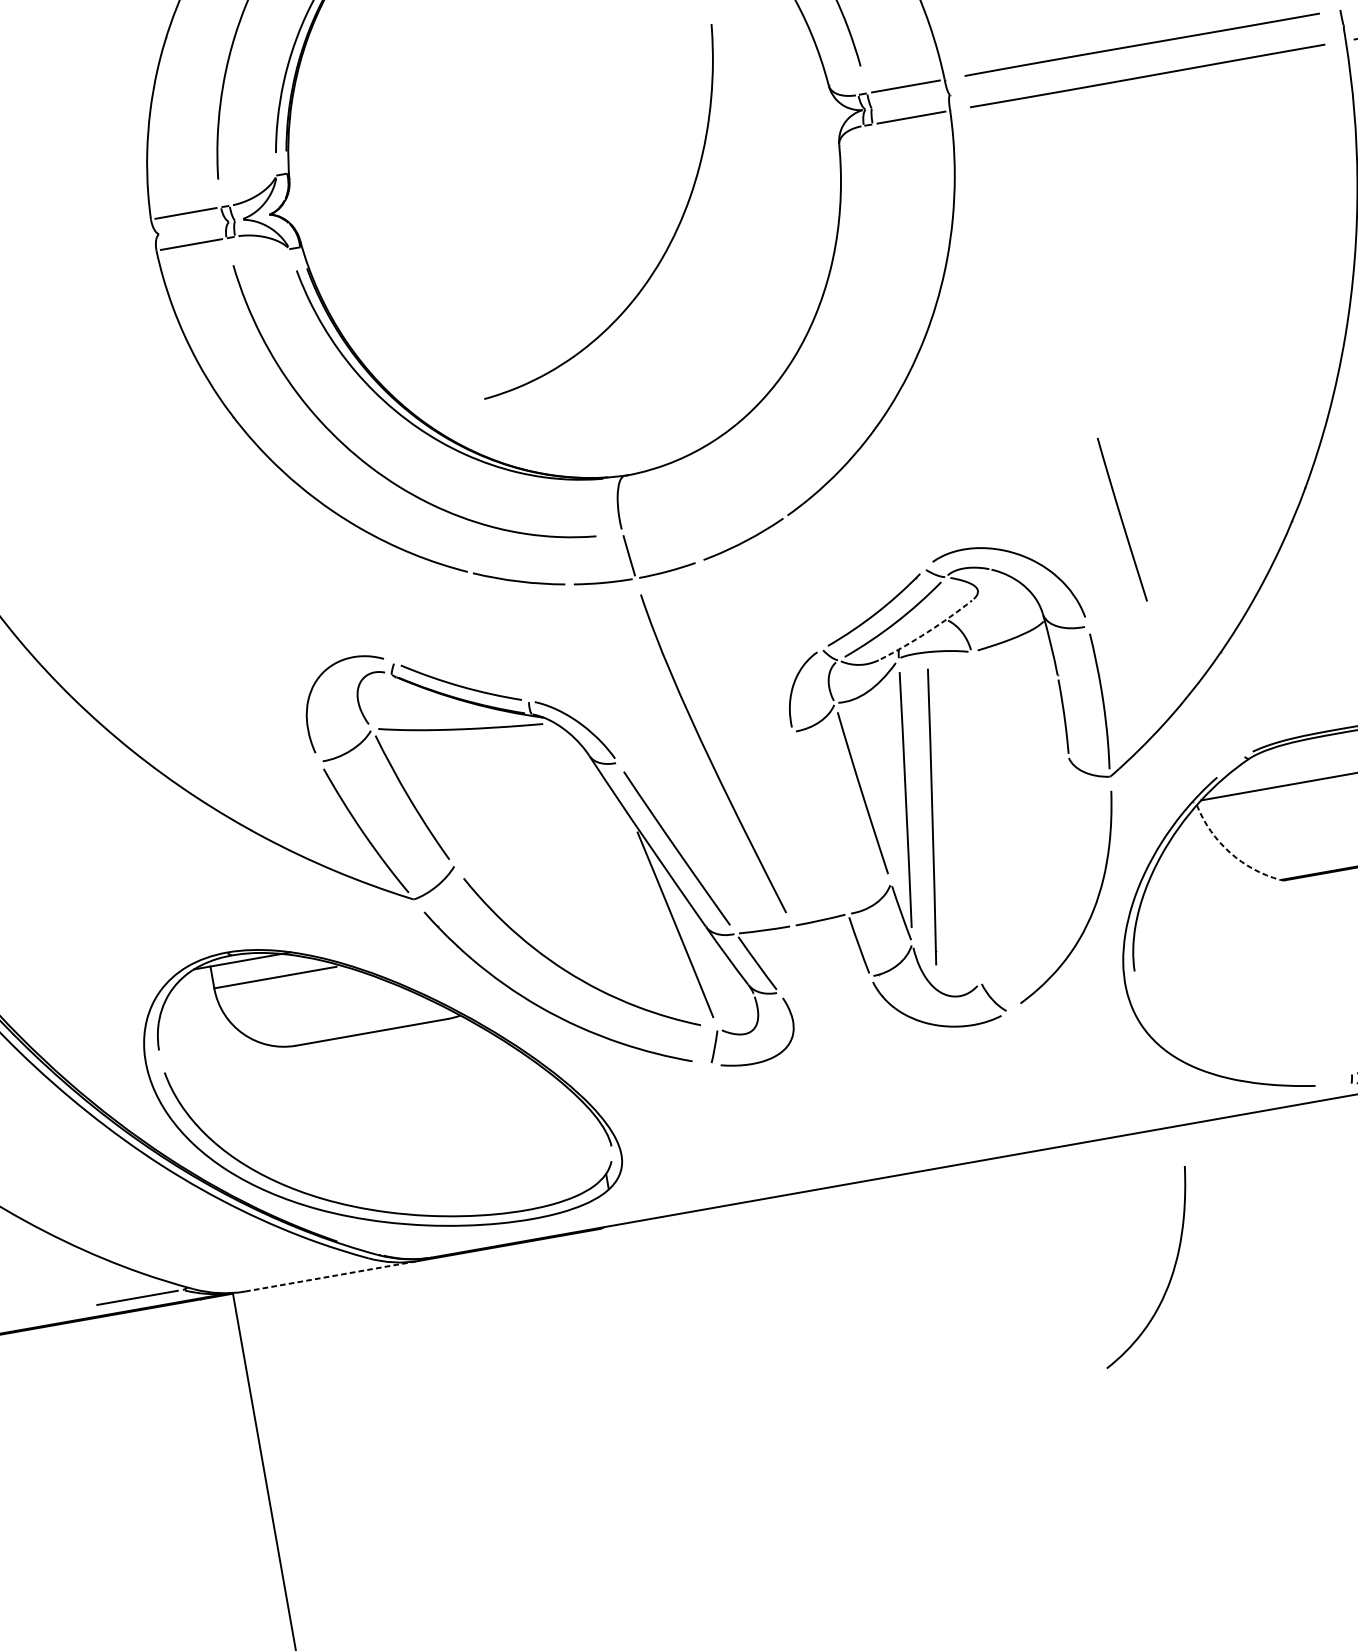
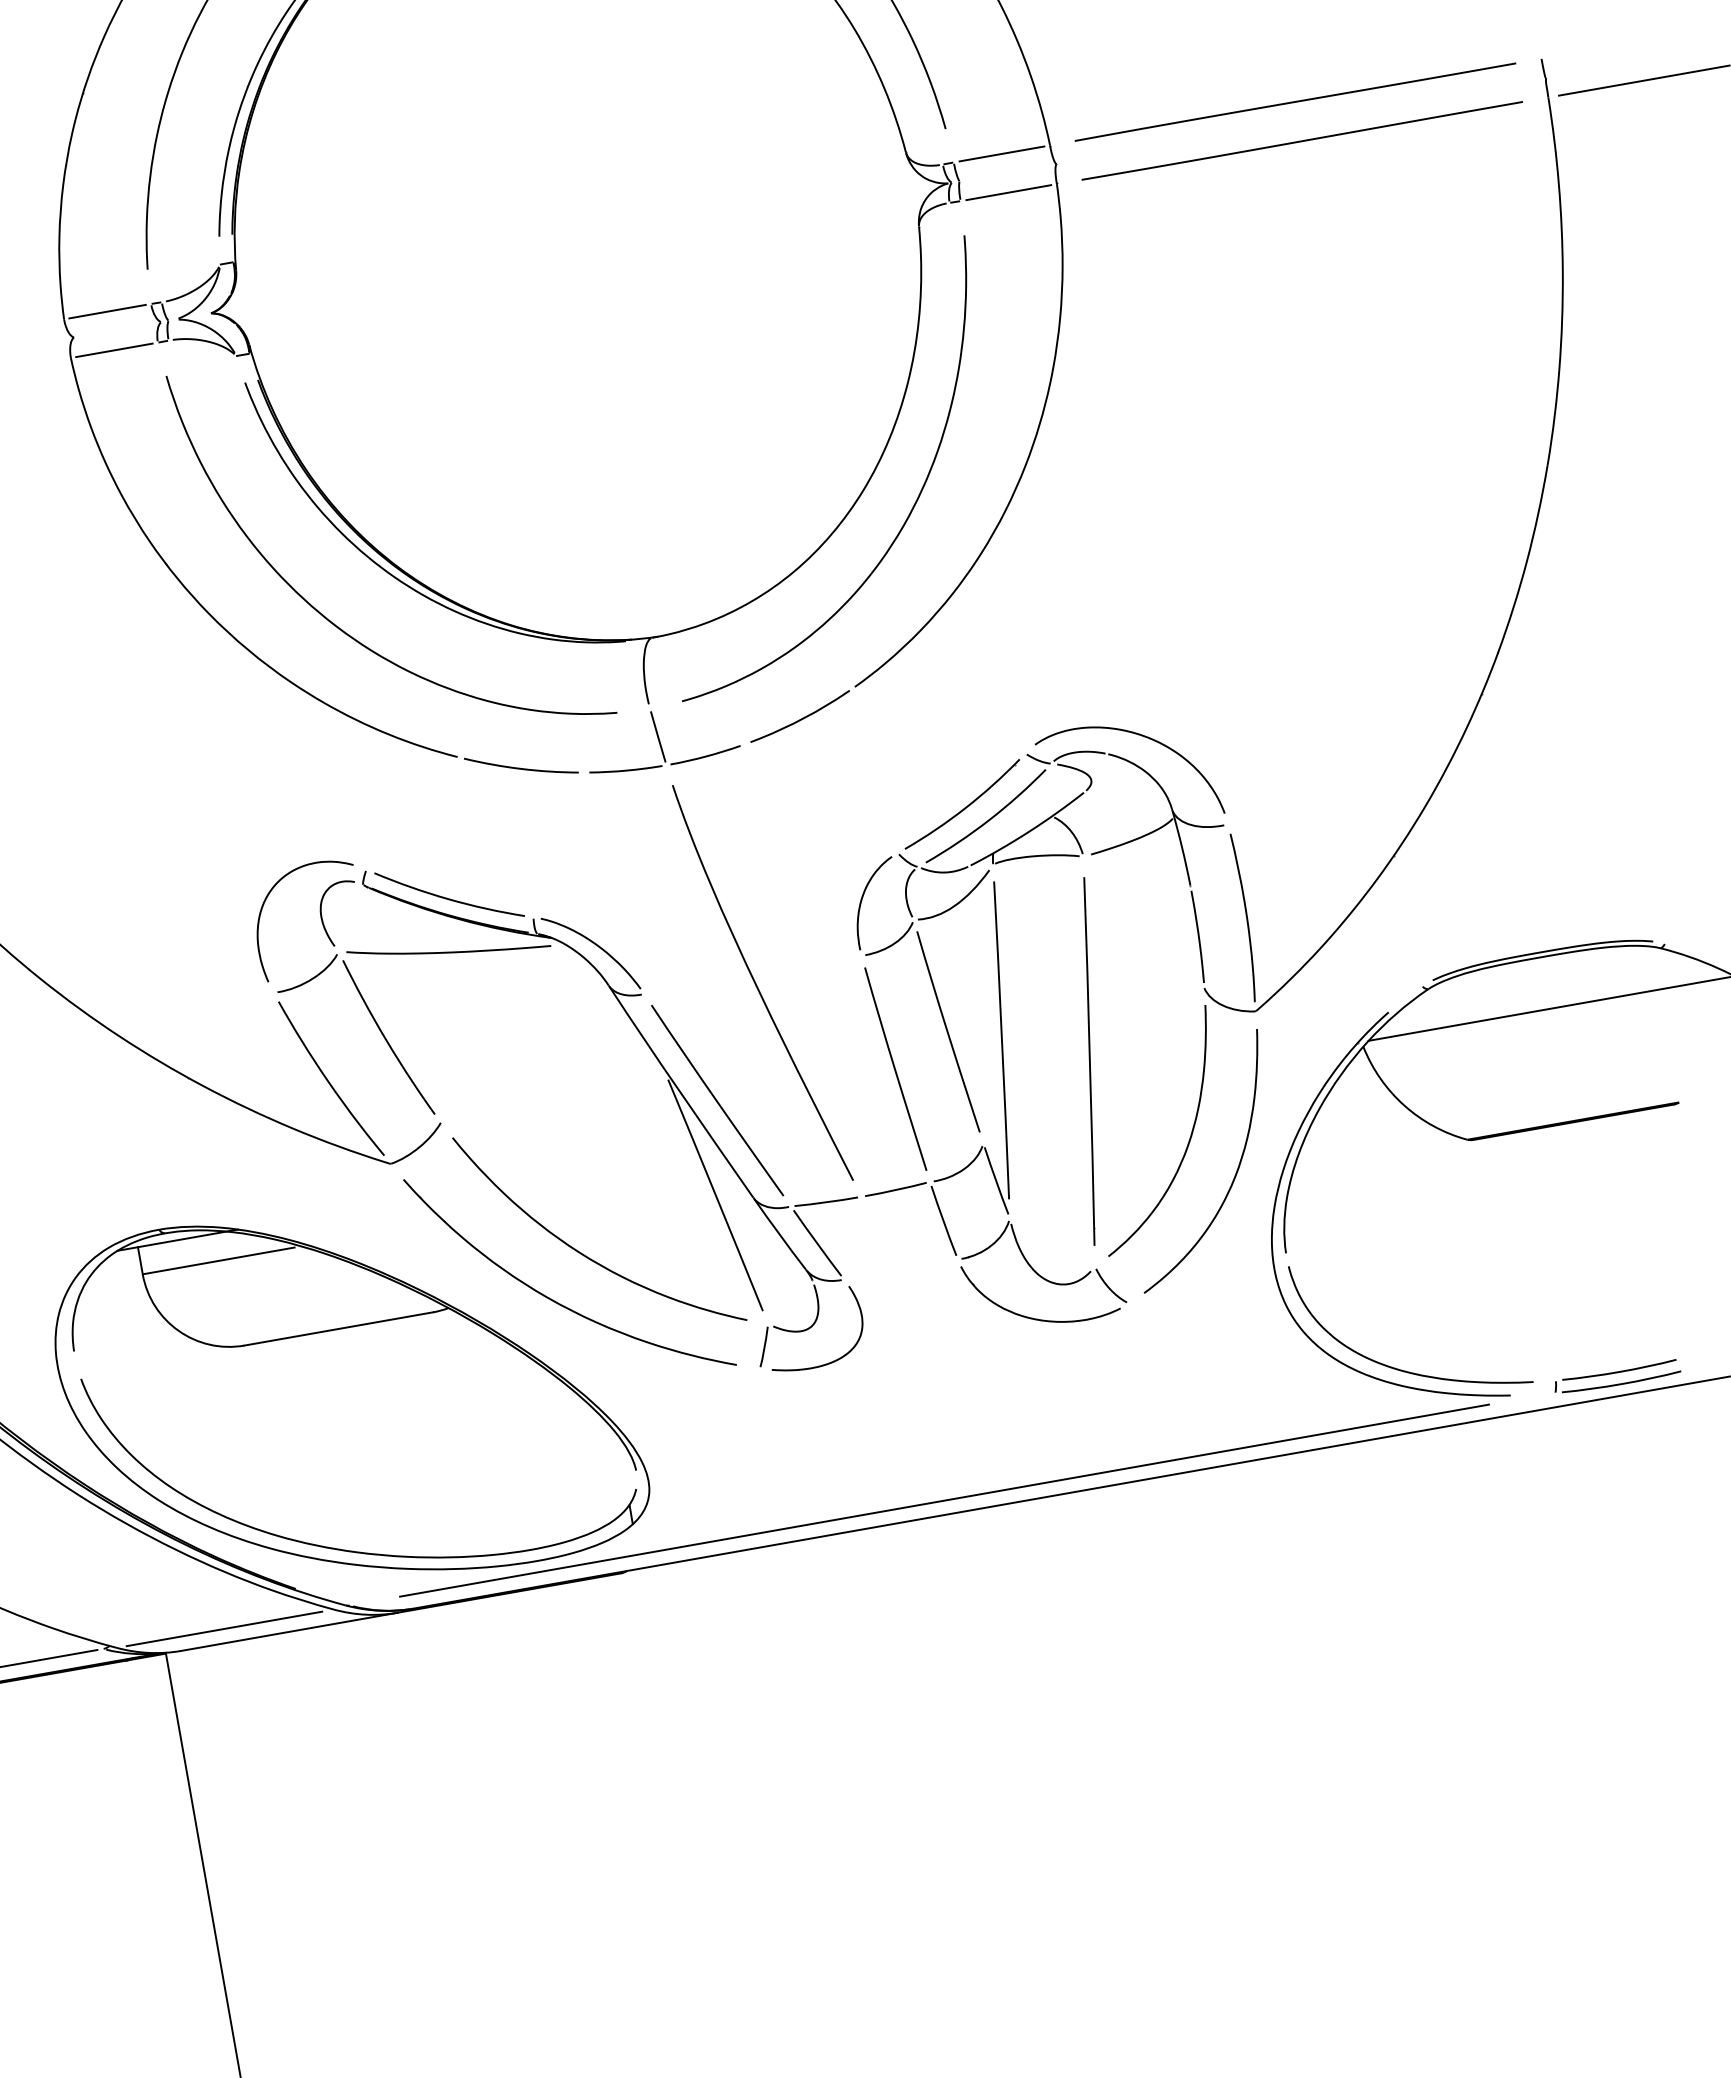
curve: (668, 245) -> (910, 510), moved
curve: (1122, 519) -> (895, 1068), moved
arc: (928, 631) -> (1029, 831), dashed -> solid
line: (932, 817) -> (1089, 1061), moved
arc: (1230, 852) -> (1404, 1105), dashed -> solid
curve: (1222, 1063) -> (1395, 1367), added
line: (859, 1170) -> (944, 1500), added
line: (280, 1273) -> (224, 1628), added
line: (333, 1275) -> (290, 1631), dashed -> solid
curve: (1171, 1275) -> (1188, 1140), moved

